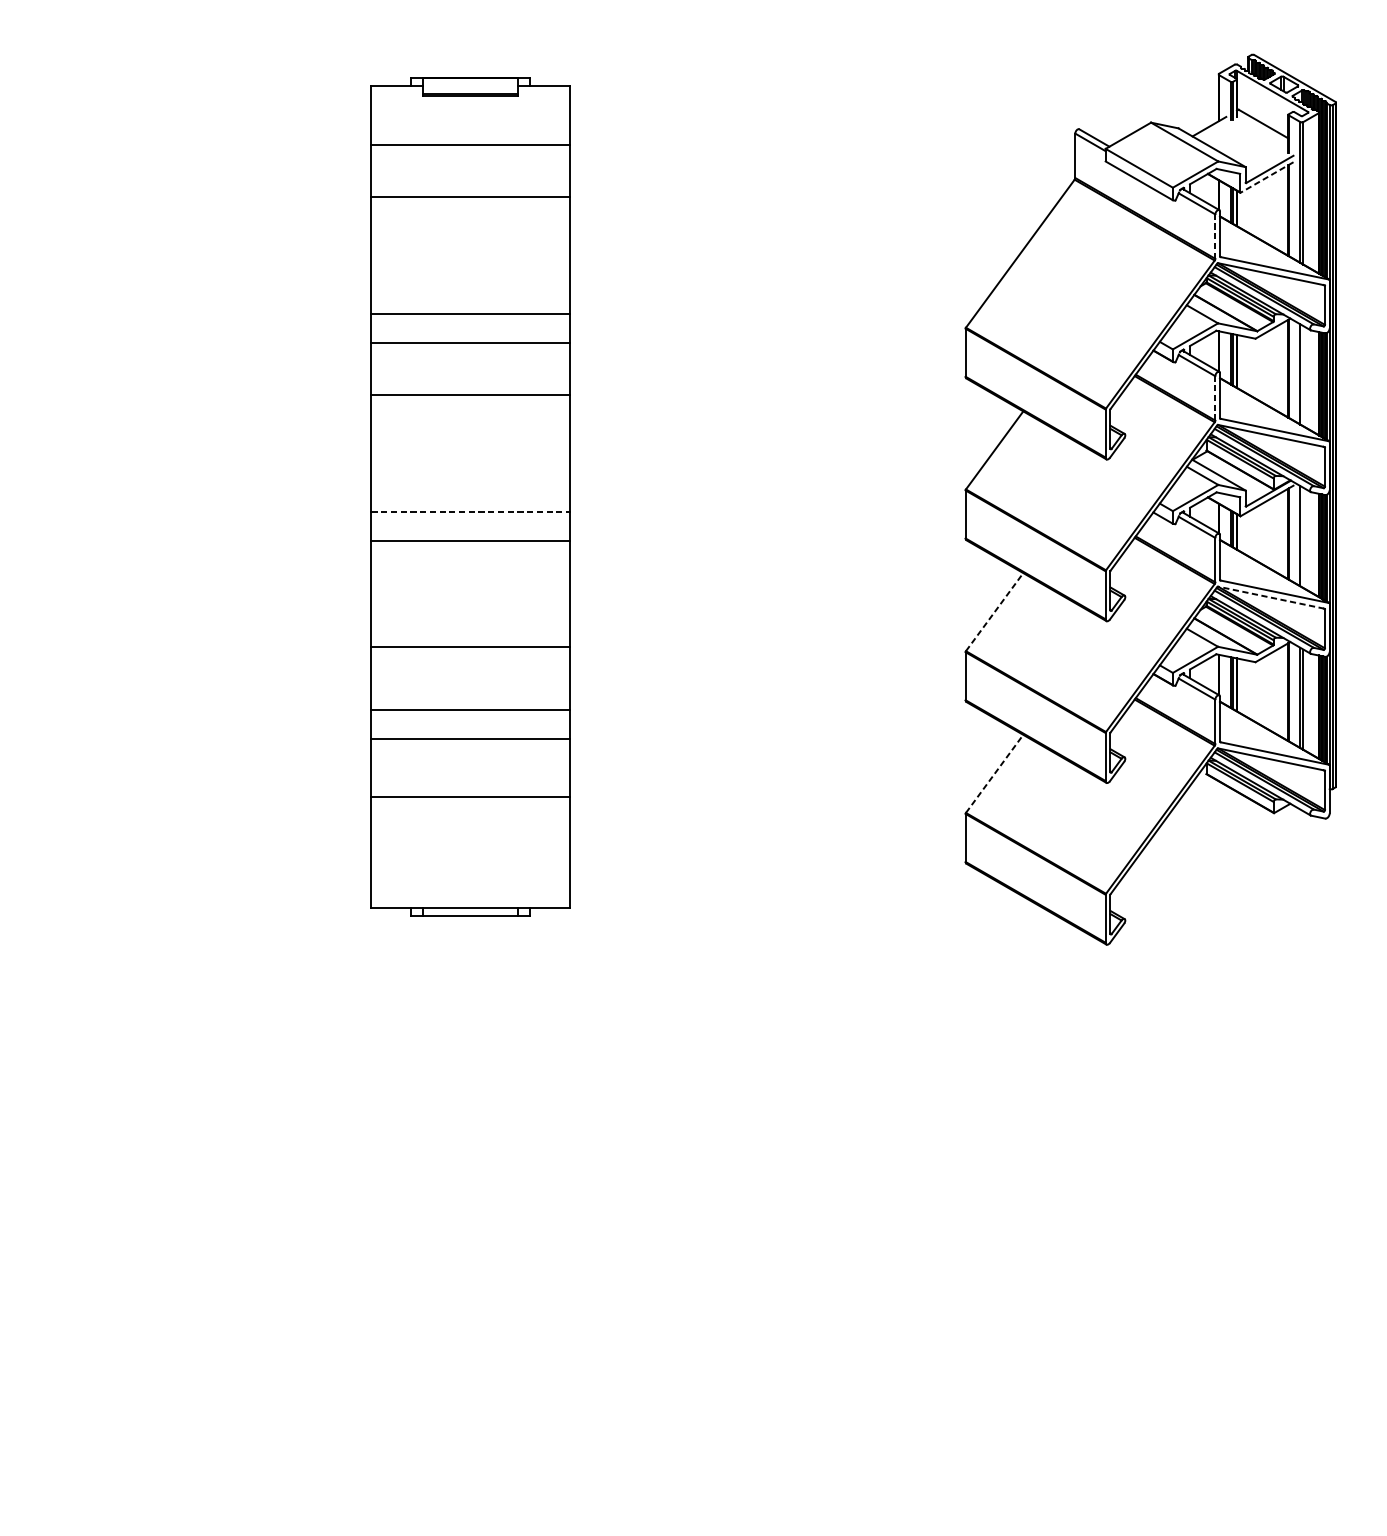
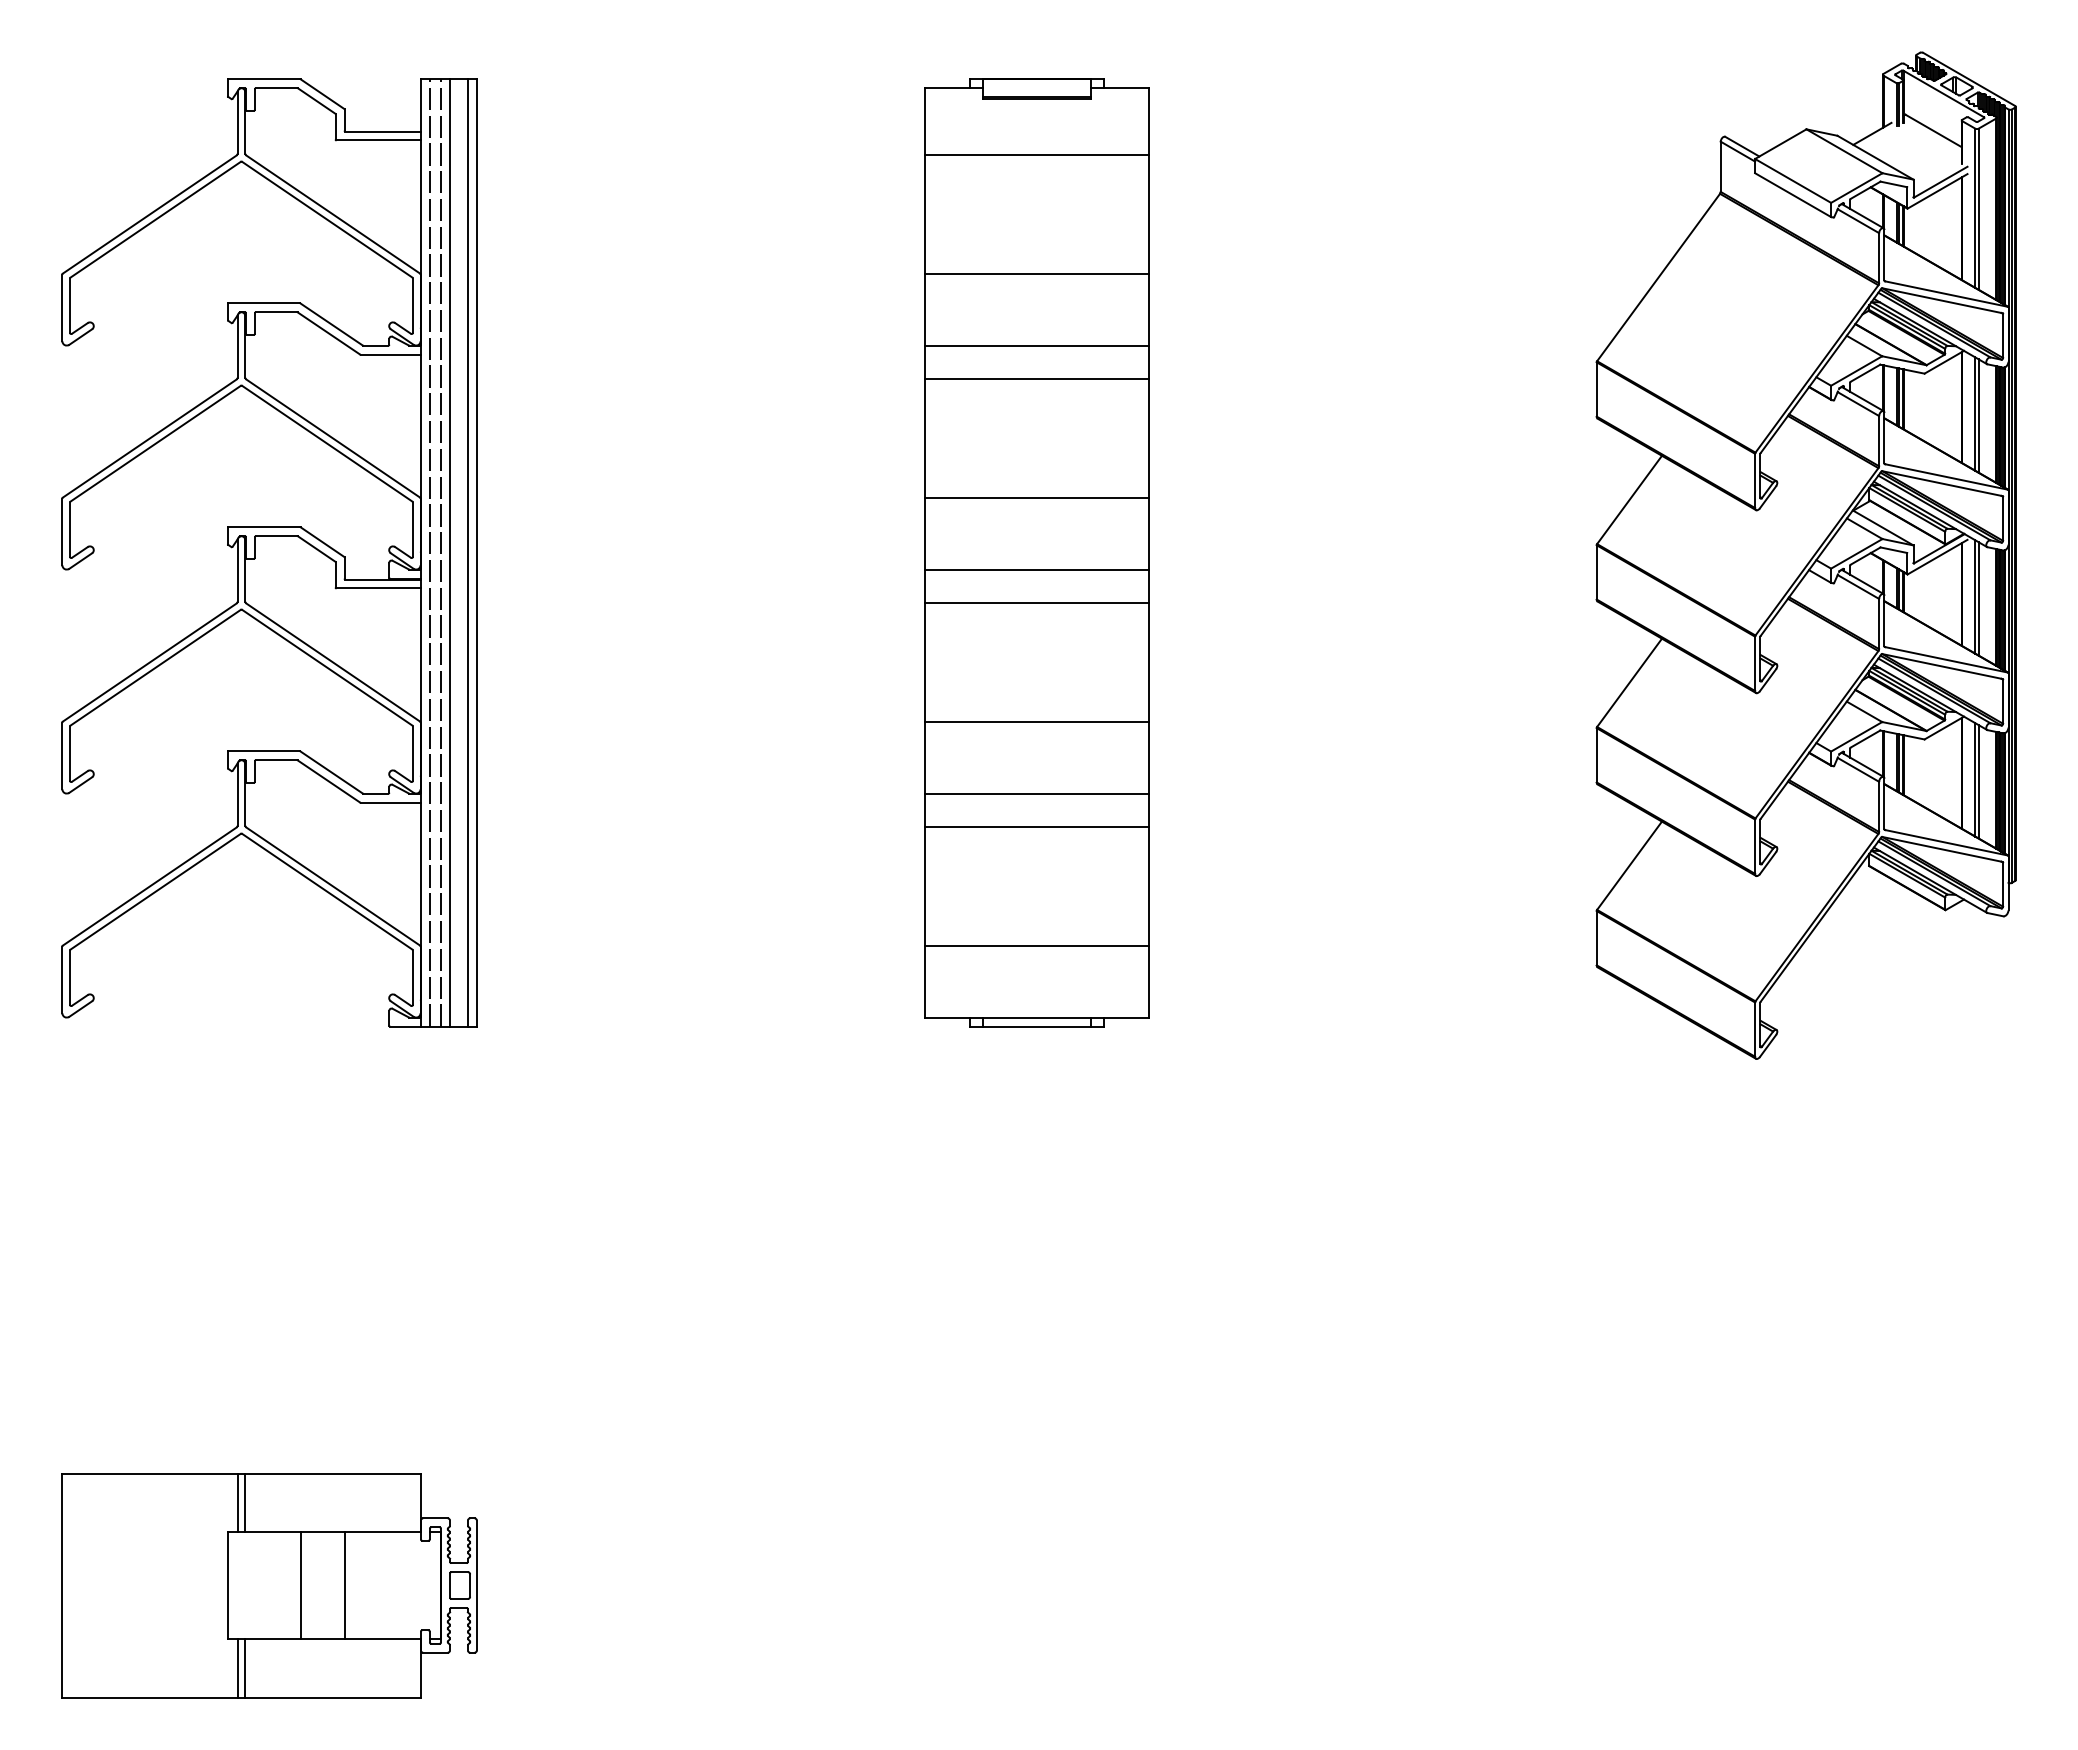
line: (1266, 177) -> (1937, 191), dashed -> solid
line: (470, 197) -> (1036, 274), moved
line: (1215, 236) -> (1879, 257), dashed -> solid
line: (1303, 375) -> (1978, 415), added
line: (470, 395) -> (1036, 498), moved
line: (1215, 397) -> (1879, 440), dashed -> solid
line: (470, 511) -> (1036, 569), dashed -> solid
line: (1303, 537) -> (1978, 598), added
line: (1271, 597) -> (1942, 666), dashed -> solid
line: (994, 611) -> (1629, 682), dashed -> solid
line: (994, 773) -> (1629, 865), dashed -> solid
line: (470, 797) -> (1036, 946), moved

